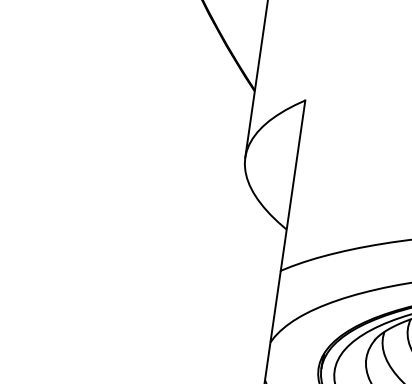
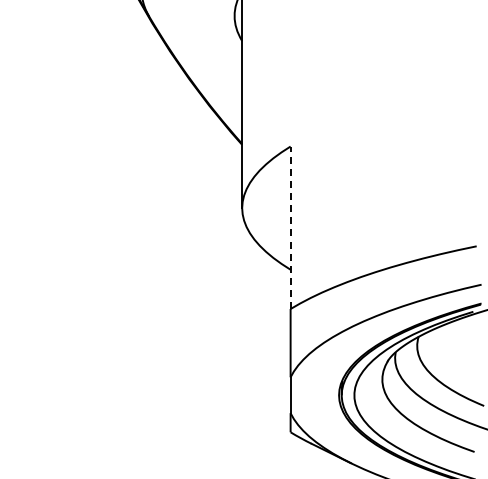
line: (292, 185) -> (290, 227), solid -> dashed

